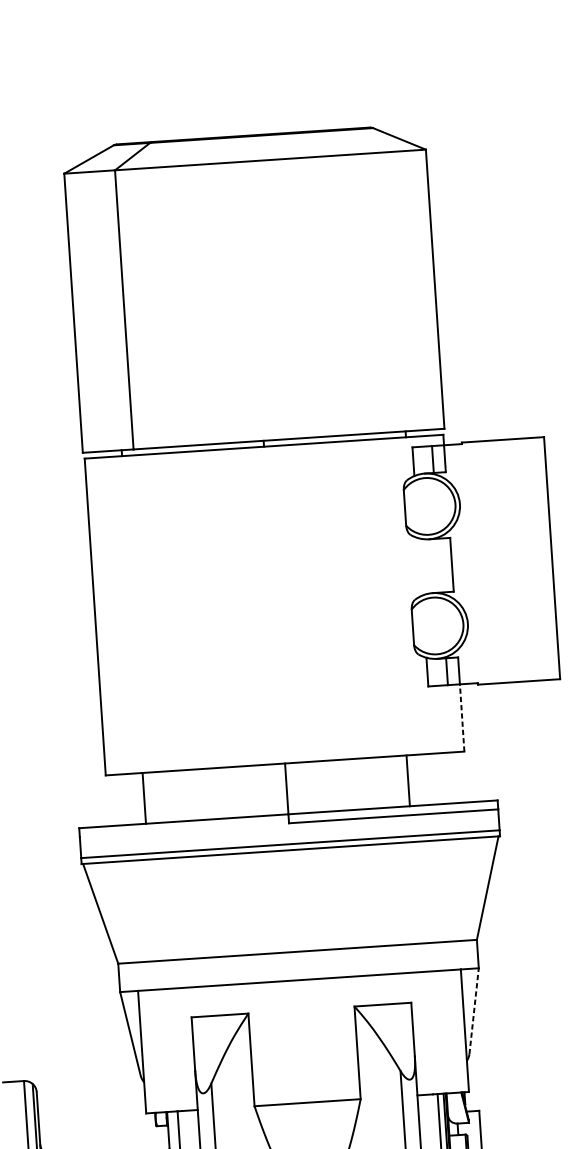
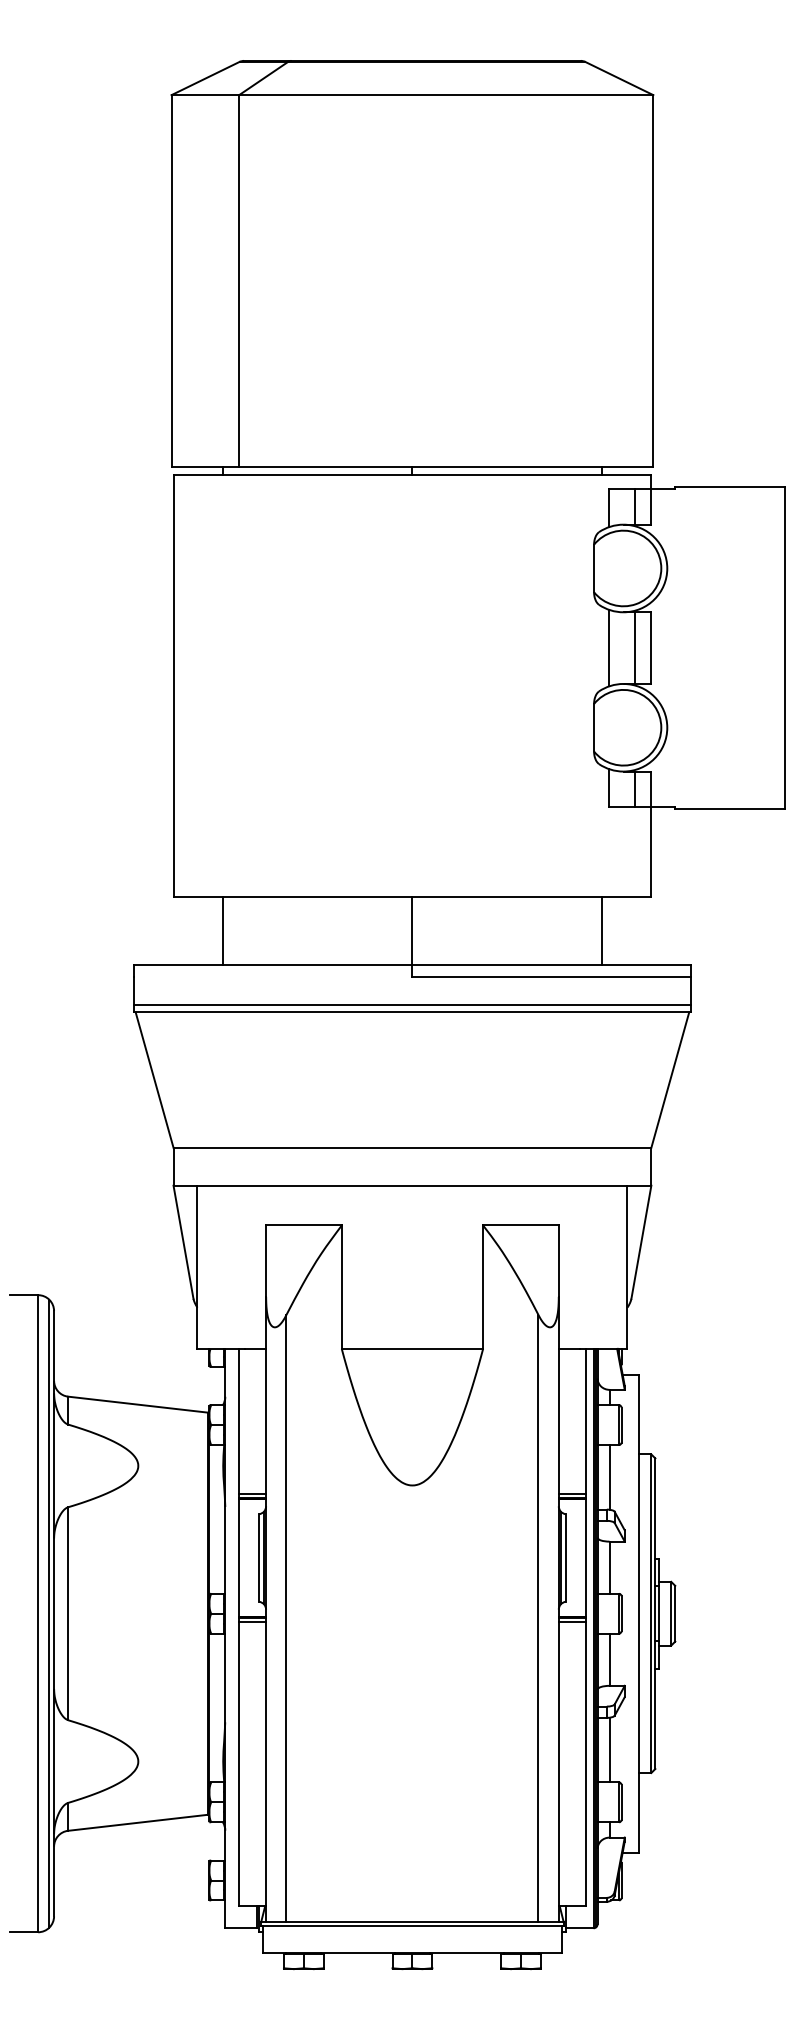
line: (440, 565) -> (635, 647), added
line: (420, 566) -> (609, 647), added
line: (462, 718) -> (651, 852), dashed -> solid
line: (408, 780) -> (602, 930), moved
line: (474, 1010) -> (641, 1241), dashed -> solid

